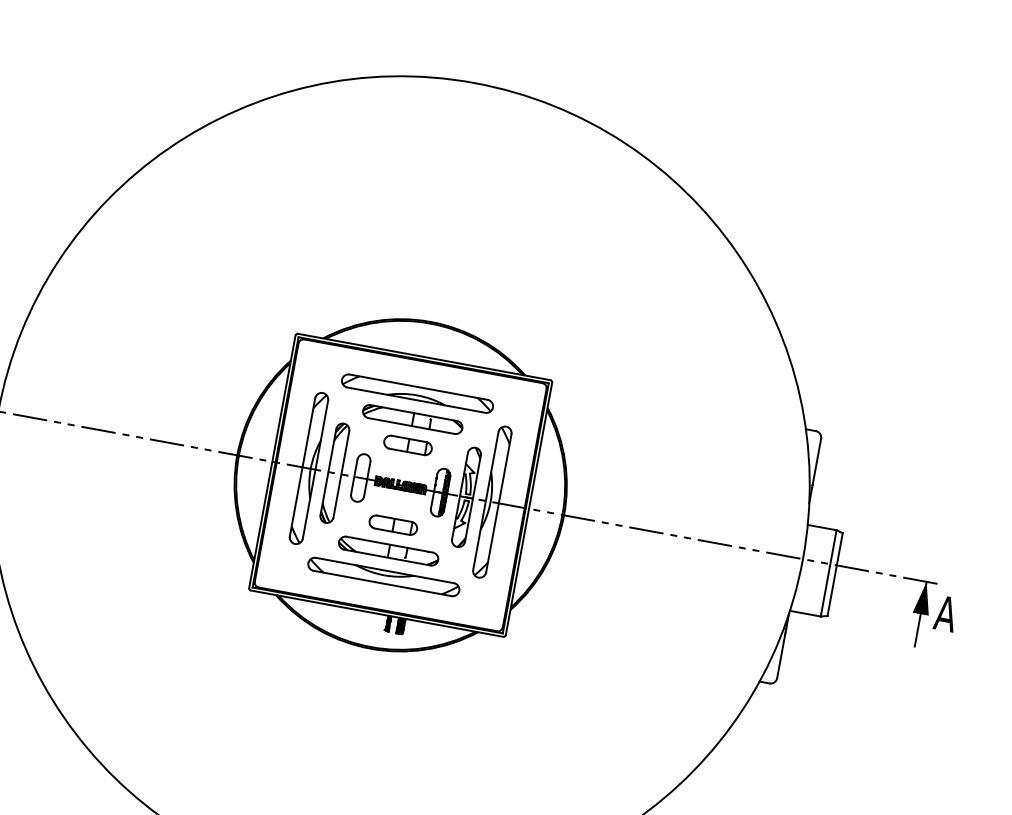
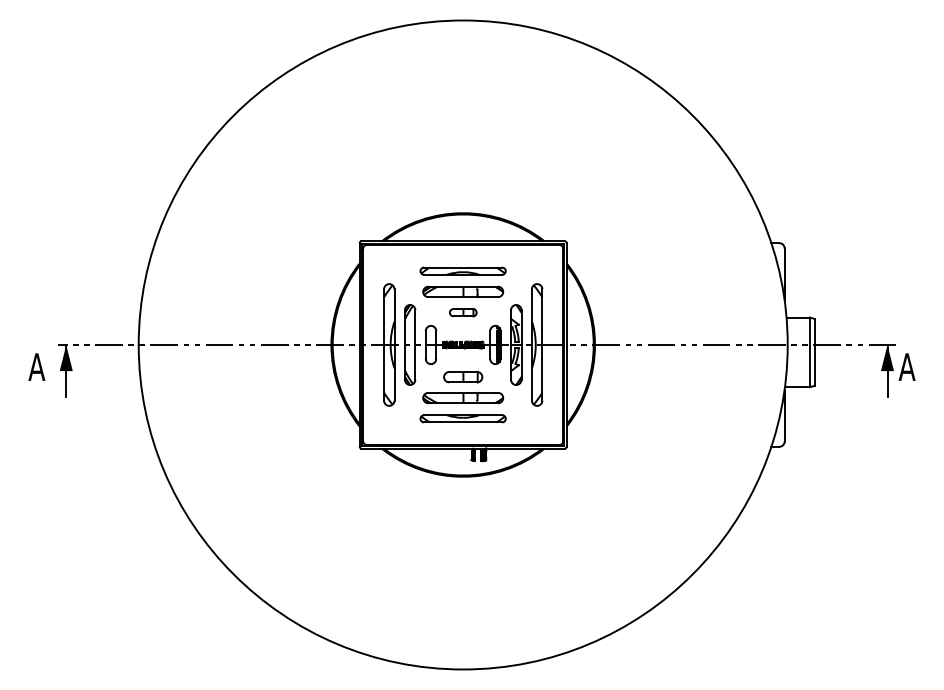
part: (416, 394) -> (462, 271), size x0.7
part: (408, 445) -> (463, 312), size x0.7
part: (383, 576) -> (462, 418), size x0.7

